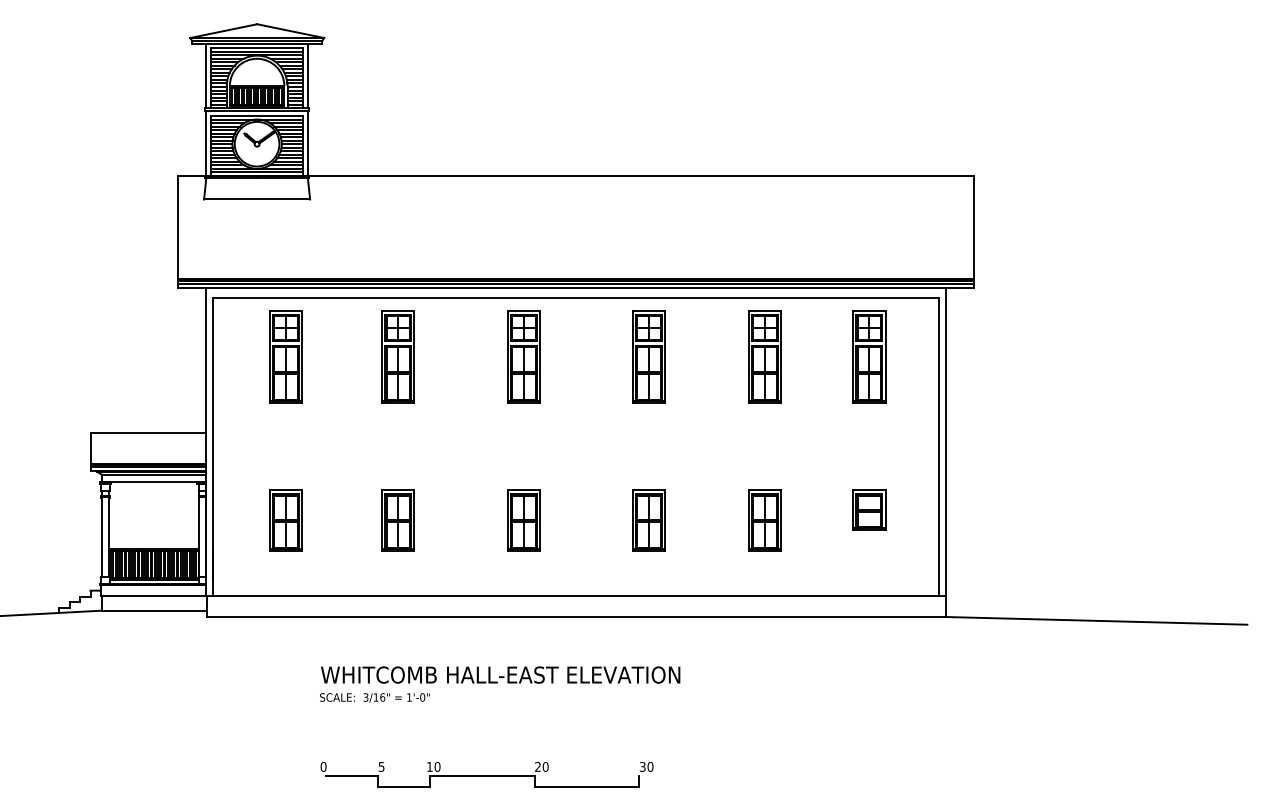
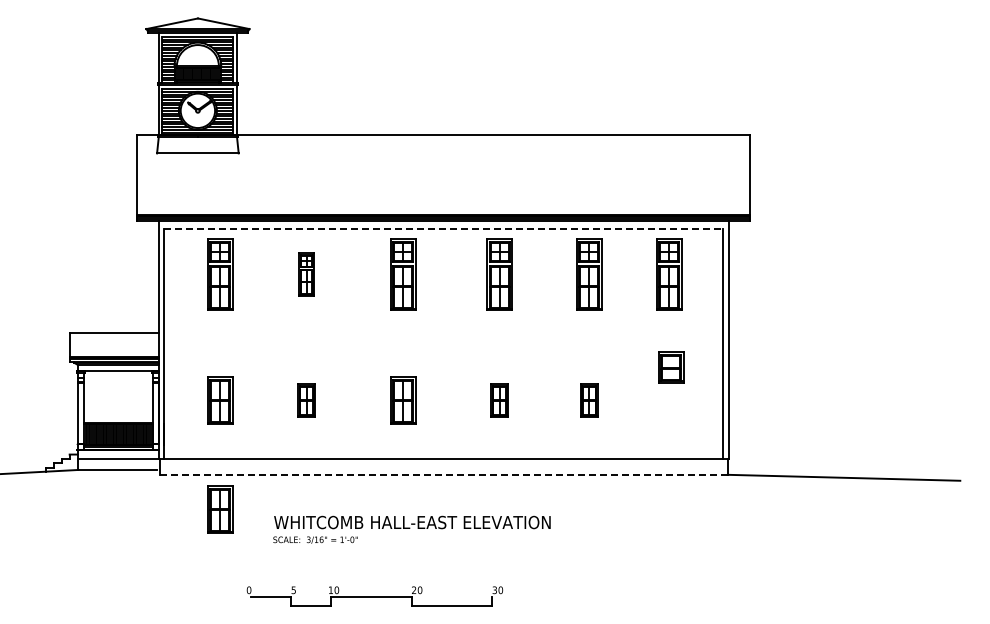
line: (576, 298) -> (443, 229), solid -> dashed
part: (398, 356) -> (306, 274), size x0.6
part: (869, 510) -> (671, 367), moved
part: (398, 520) -> (306, 400), size x0.7
part: (648, 520) -> (499, 400), size x0.7
part: (765, 520) -> (589, 400), size x0.7
line: (577, 616) -> (444, 474), solid -> dashed
part: (286, 662) -> (220, 509), added
text: (499, 684) -> (411, 529), moved

